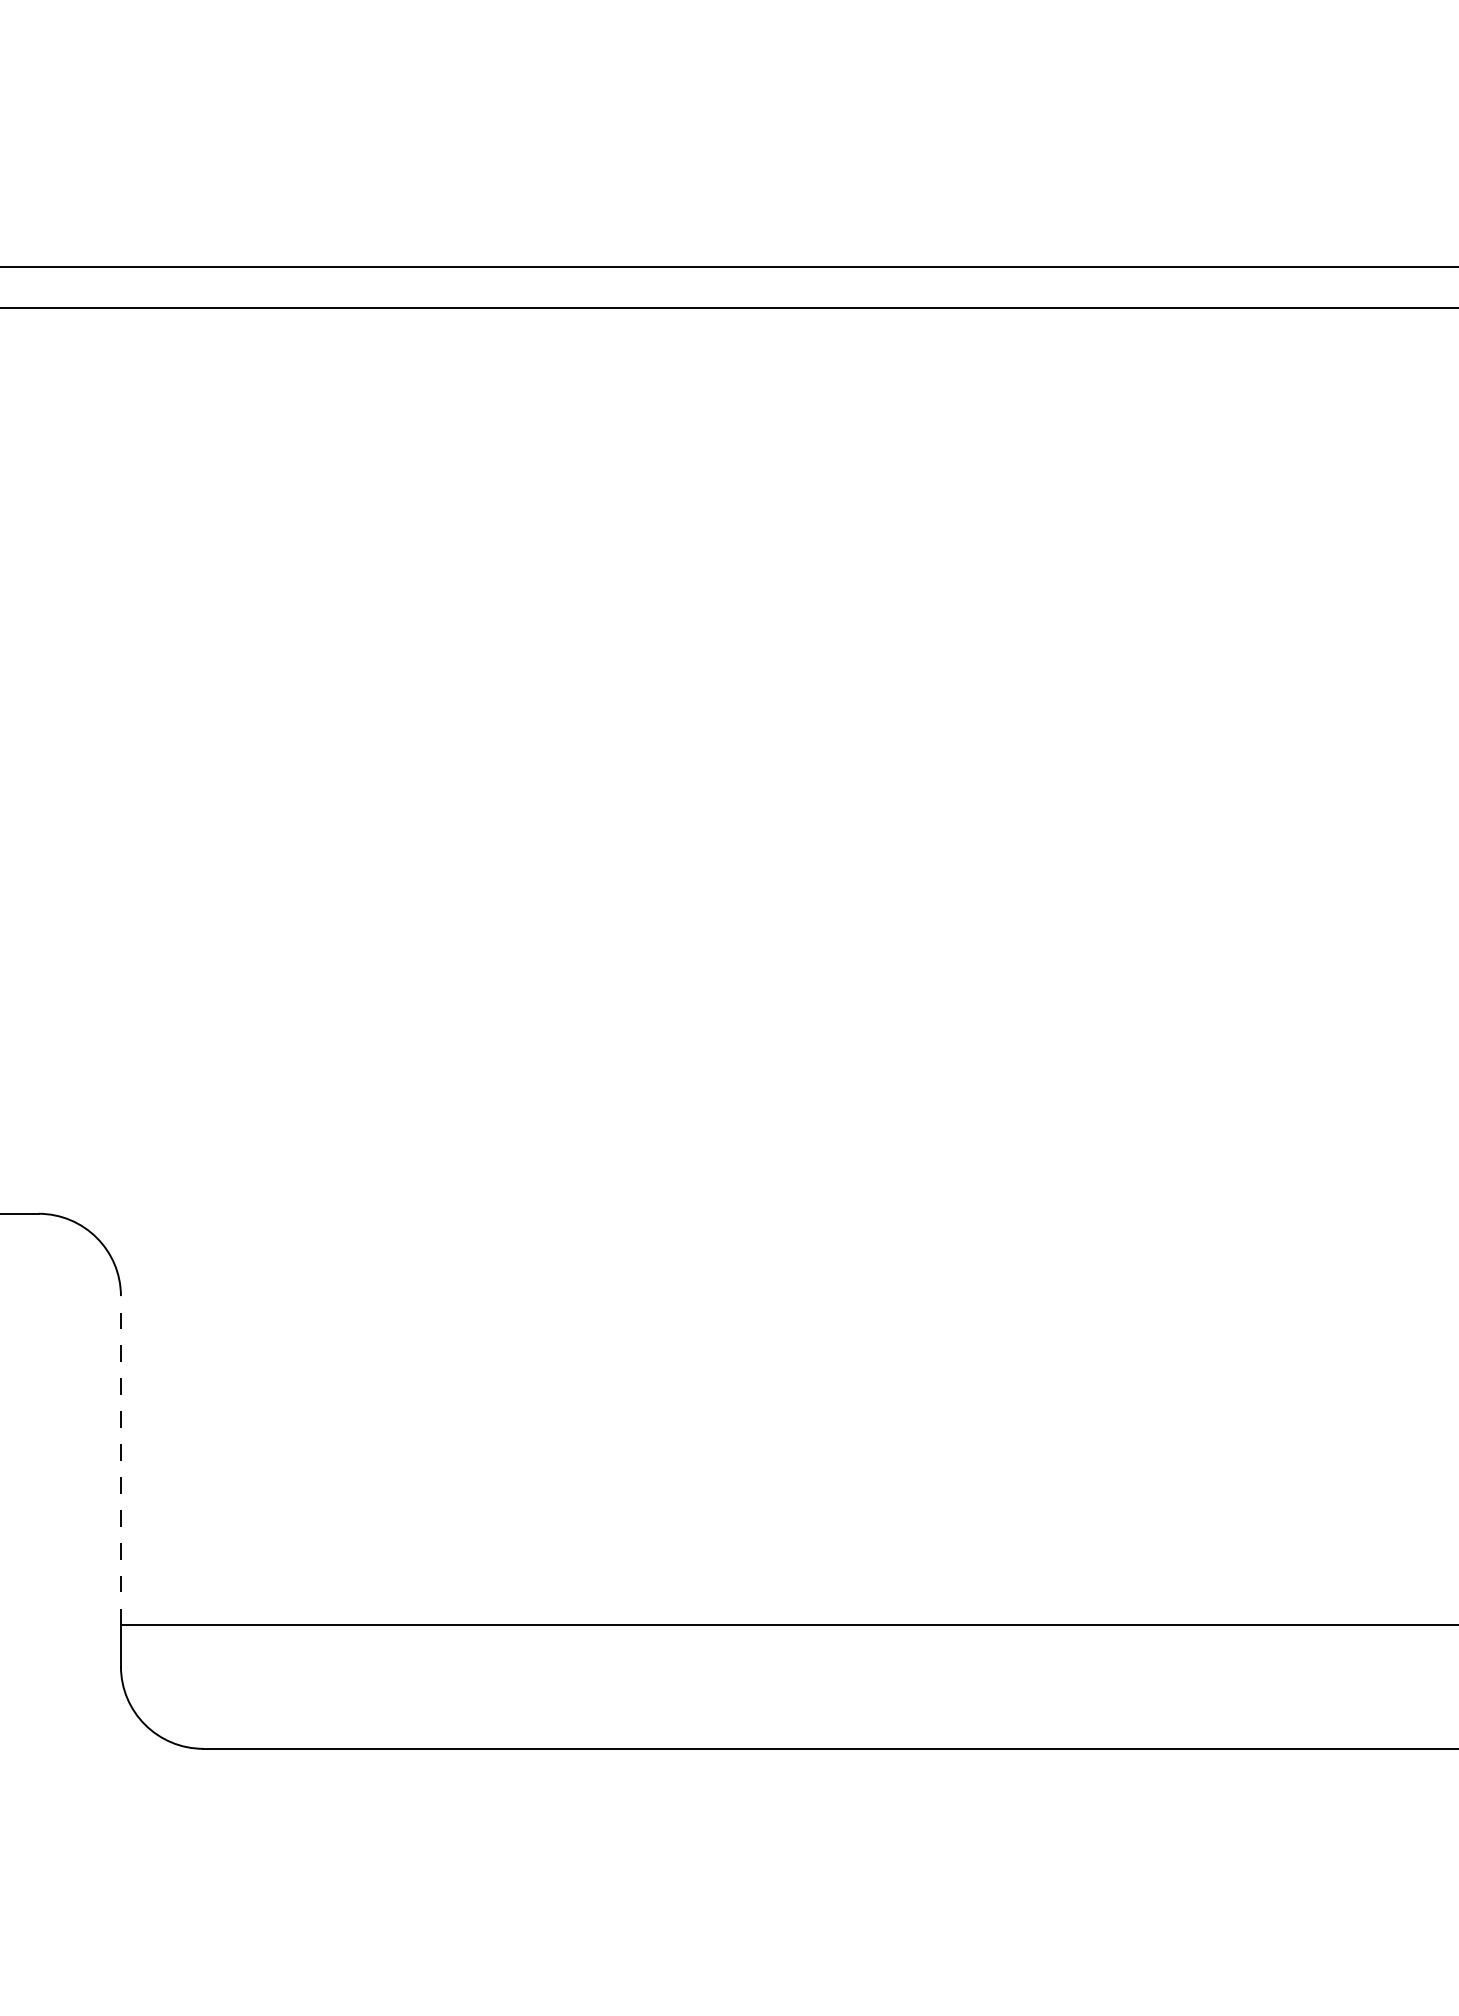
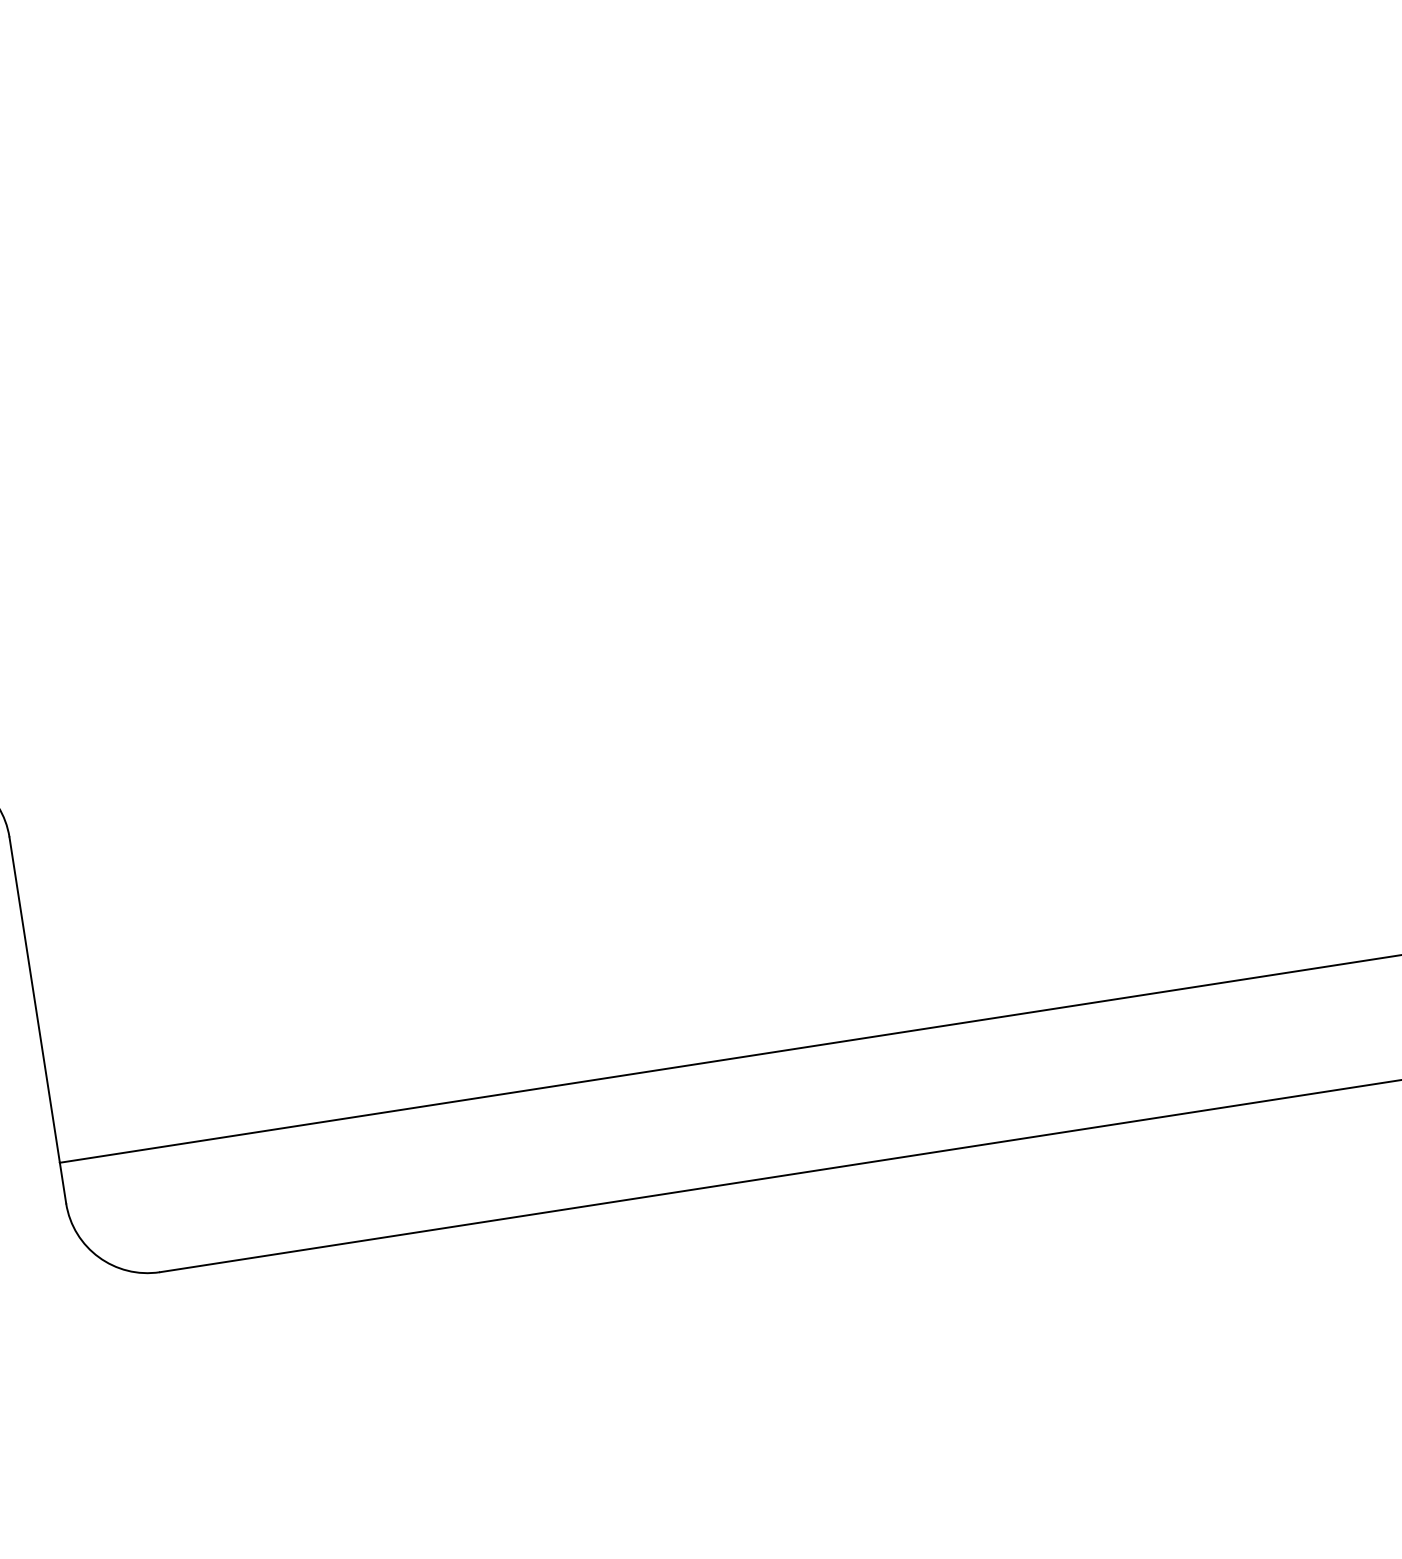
line: (120, 1460) -> (34, 999), dashed -> solid

